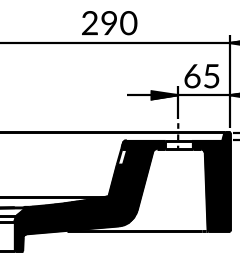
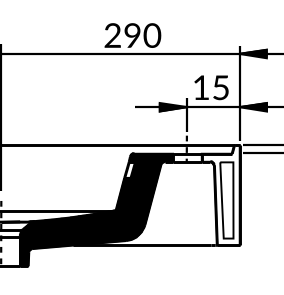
text: (109, 23) -> (132, 35), moved
text: (192, 75) -> (201, 87), 65 -> 15
fill: (211, 181) -> (220, 195), removed

